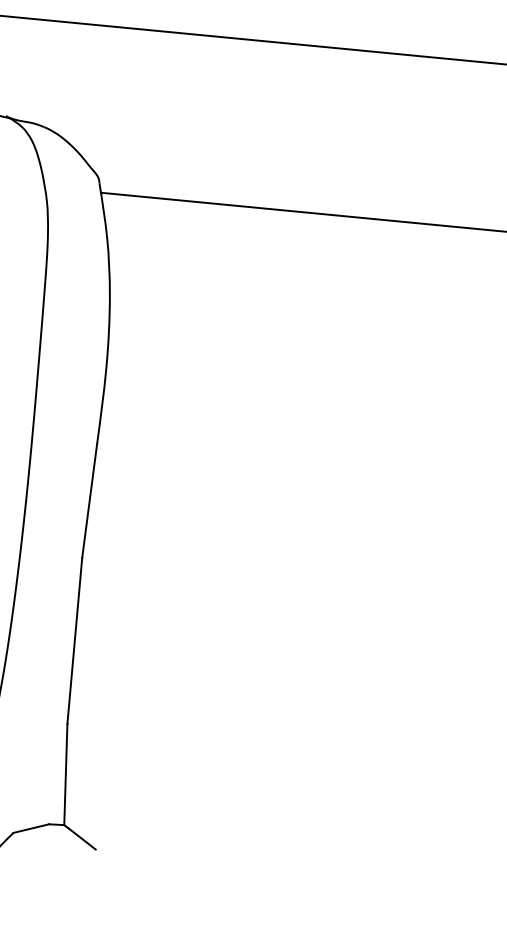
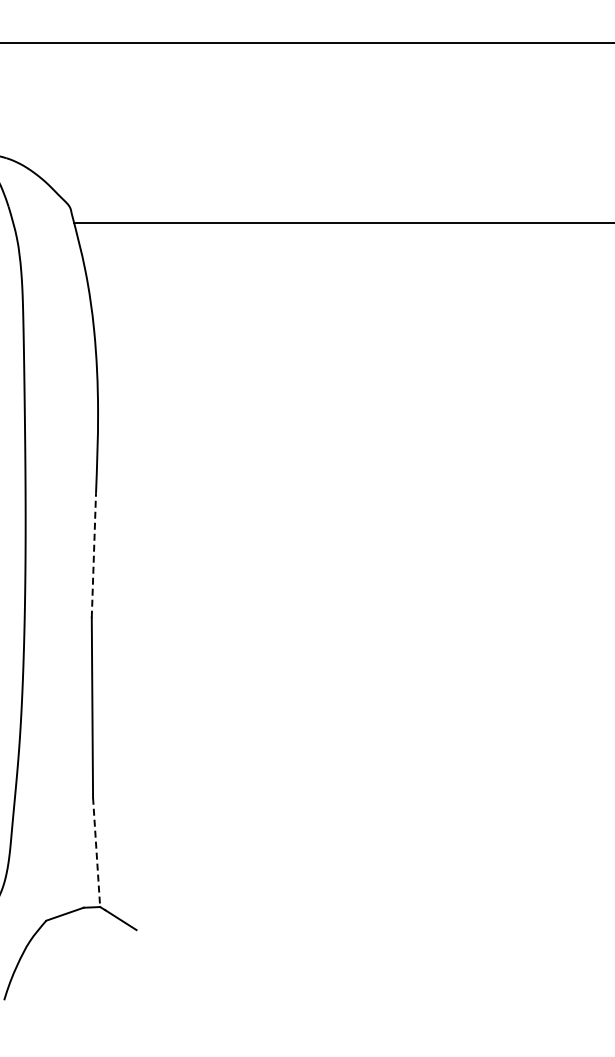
line: (89, 499) -> (93, 554), solid -> dashed
line: (65, 774) -> (96, 852), solid -> dashed

